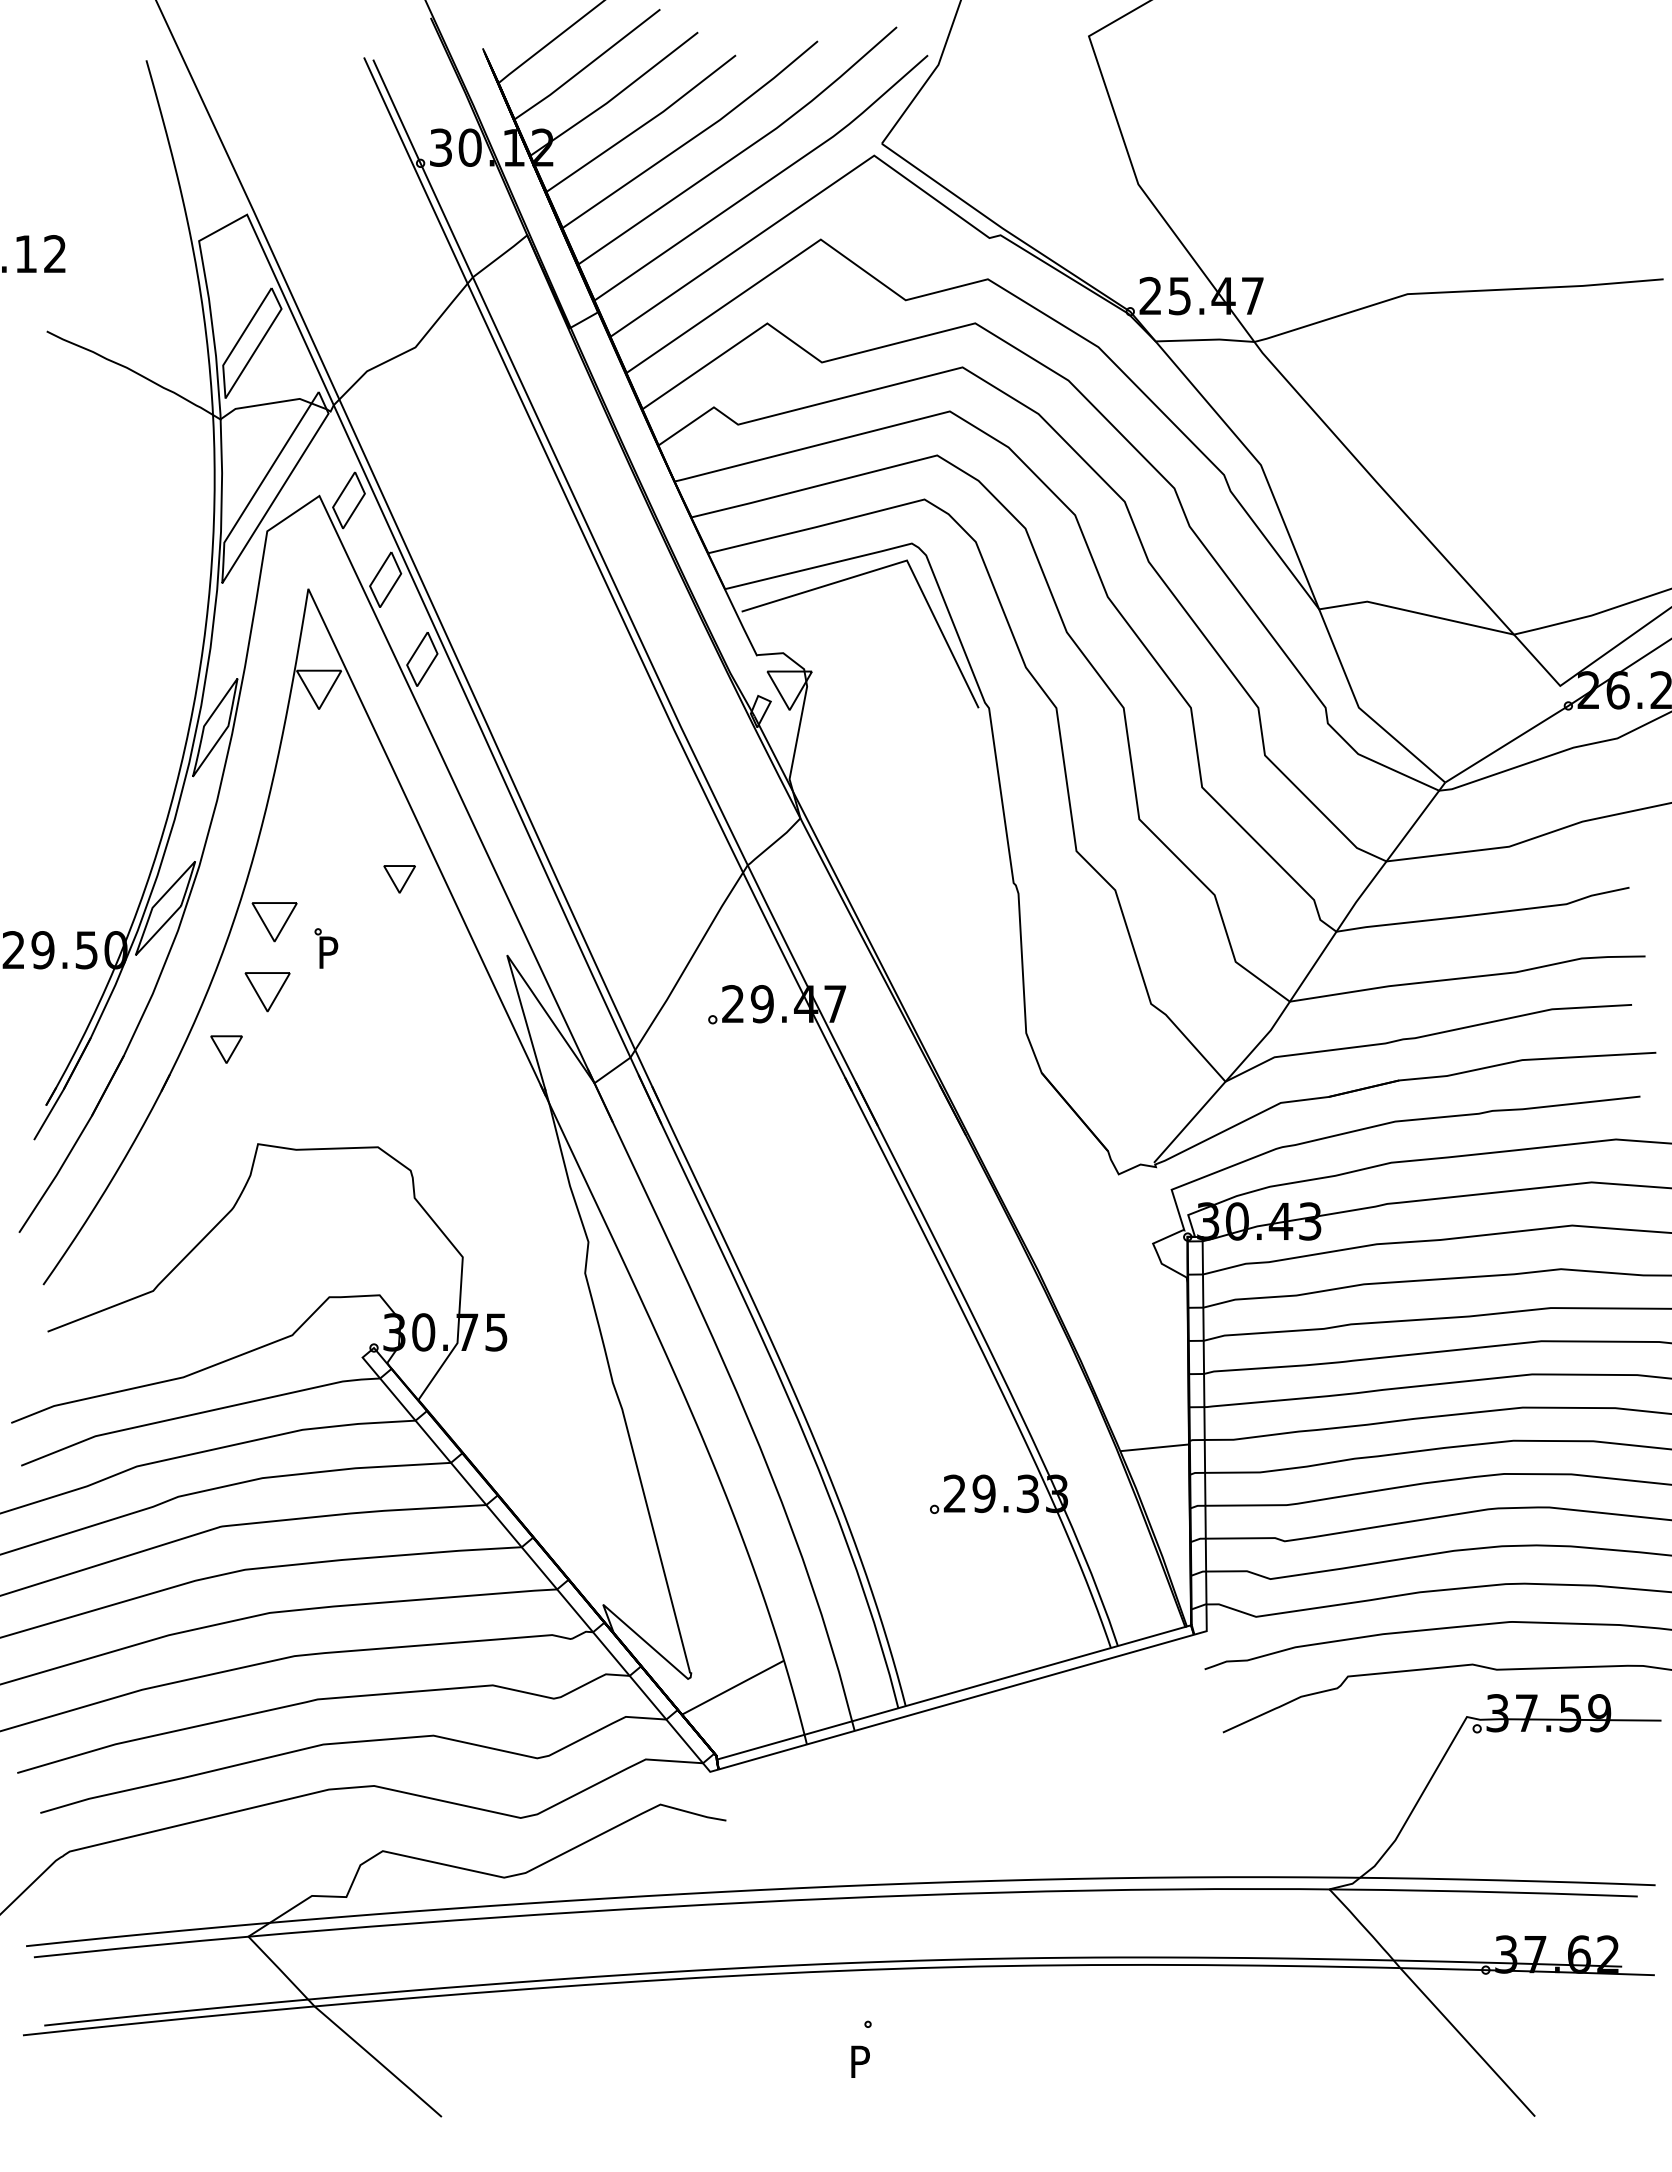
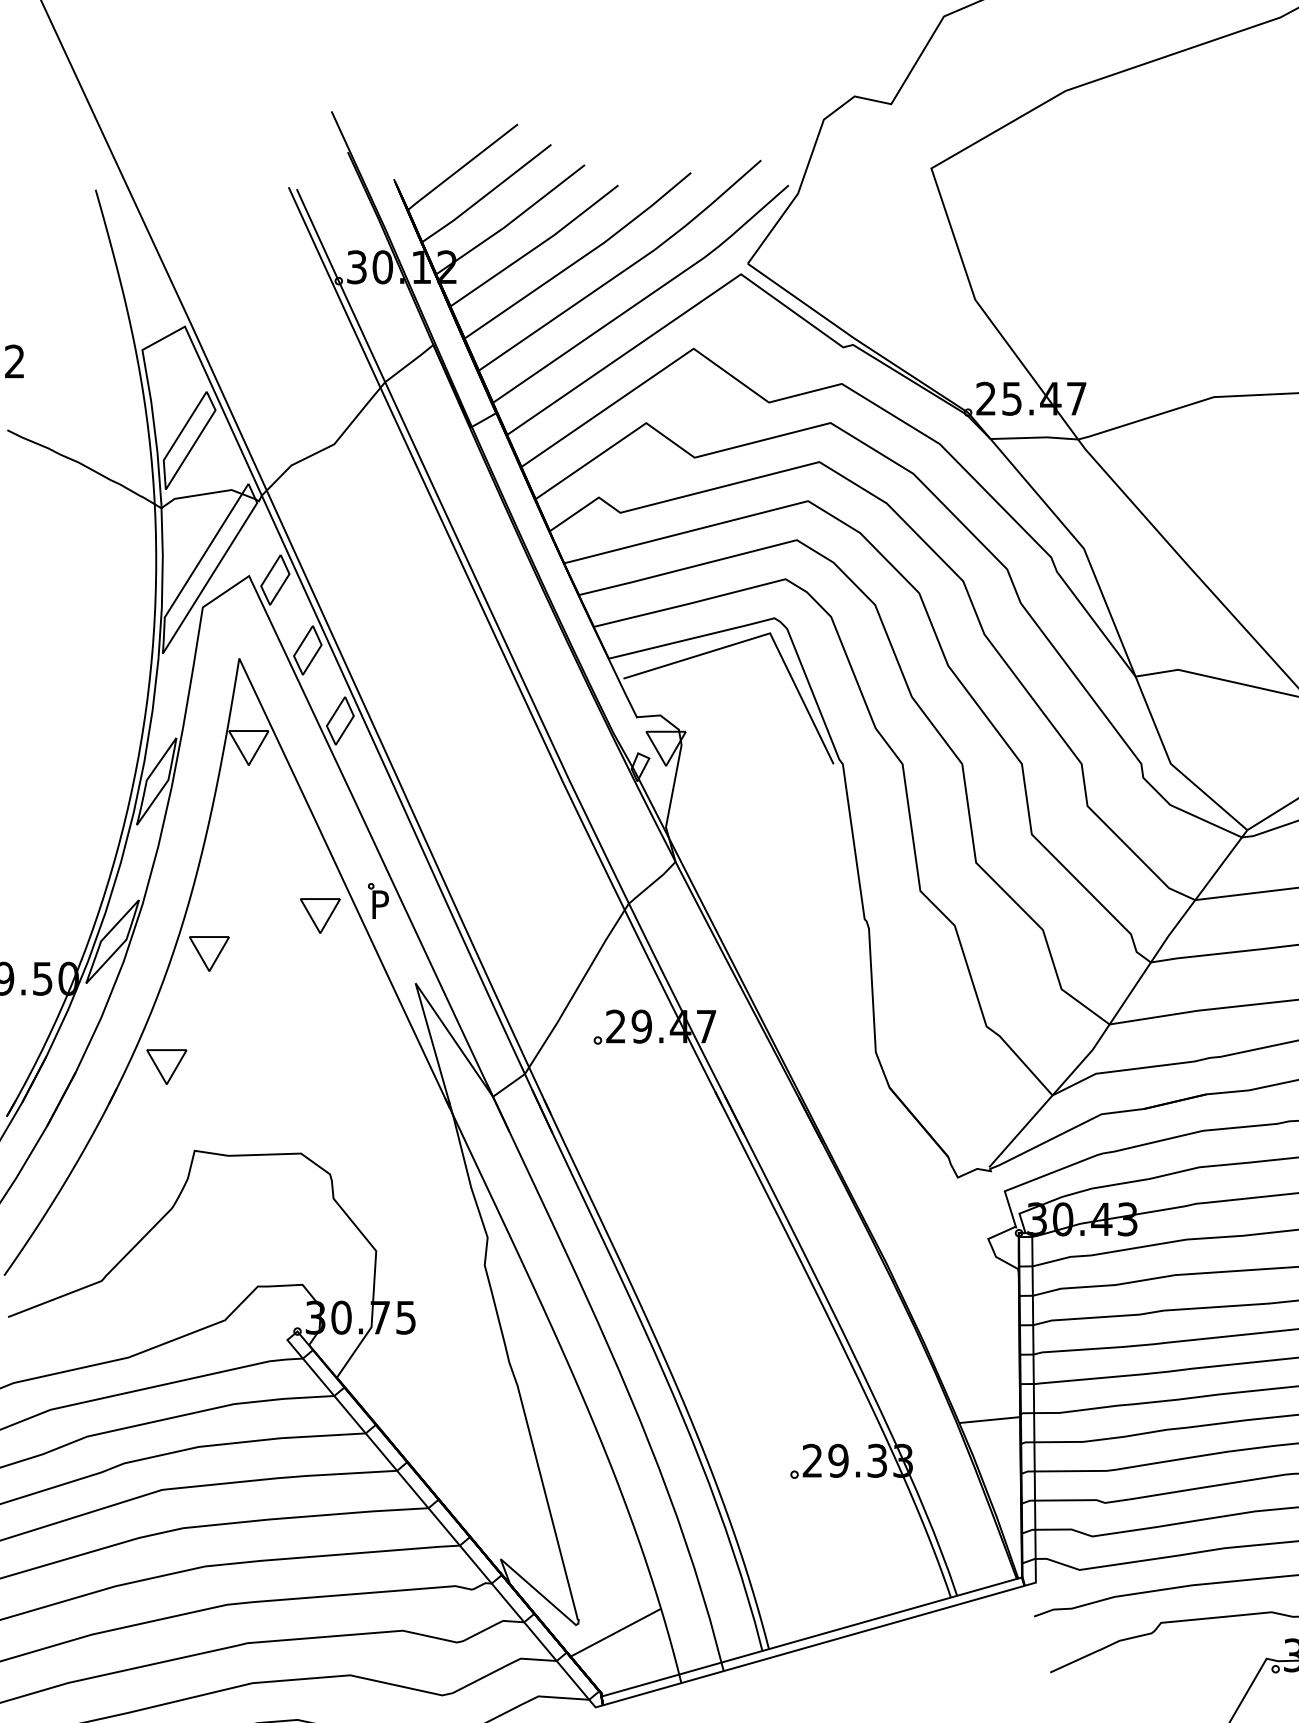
part: (399, 879) -> (320, 916), size x1.43
part: (326, 948) -> (378, 901), moved
part: (267, 992) -> (203, 1016), removed
part: (226, 1049) -> (166, 1066), size x1.43

